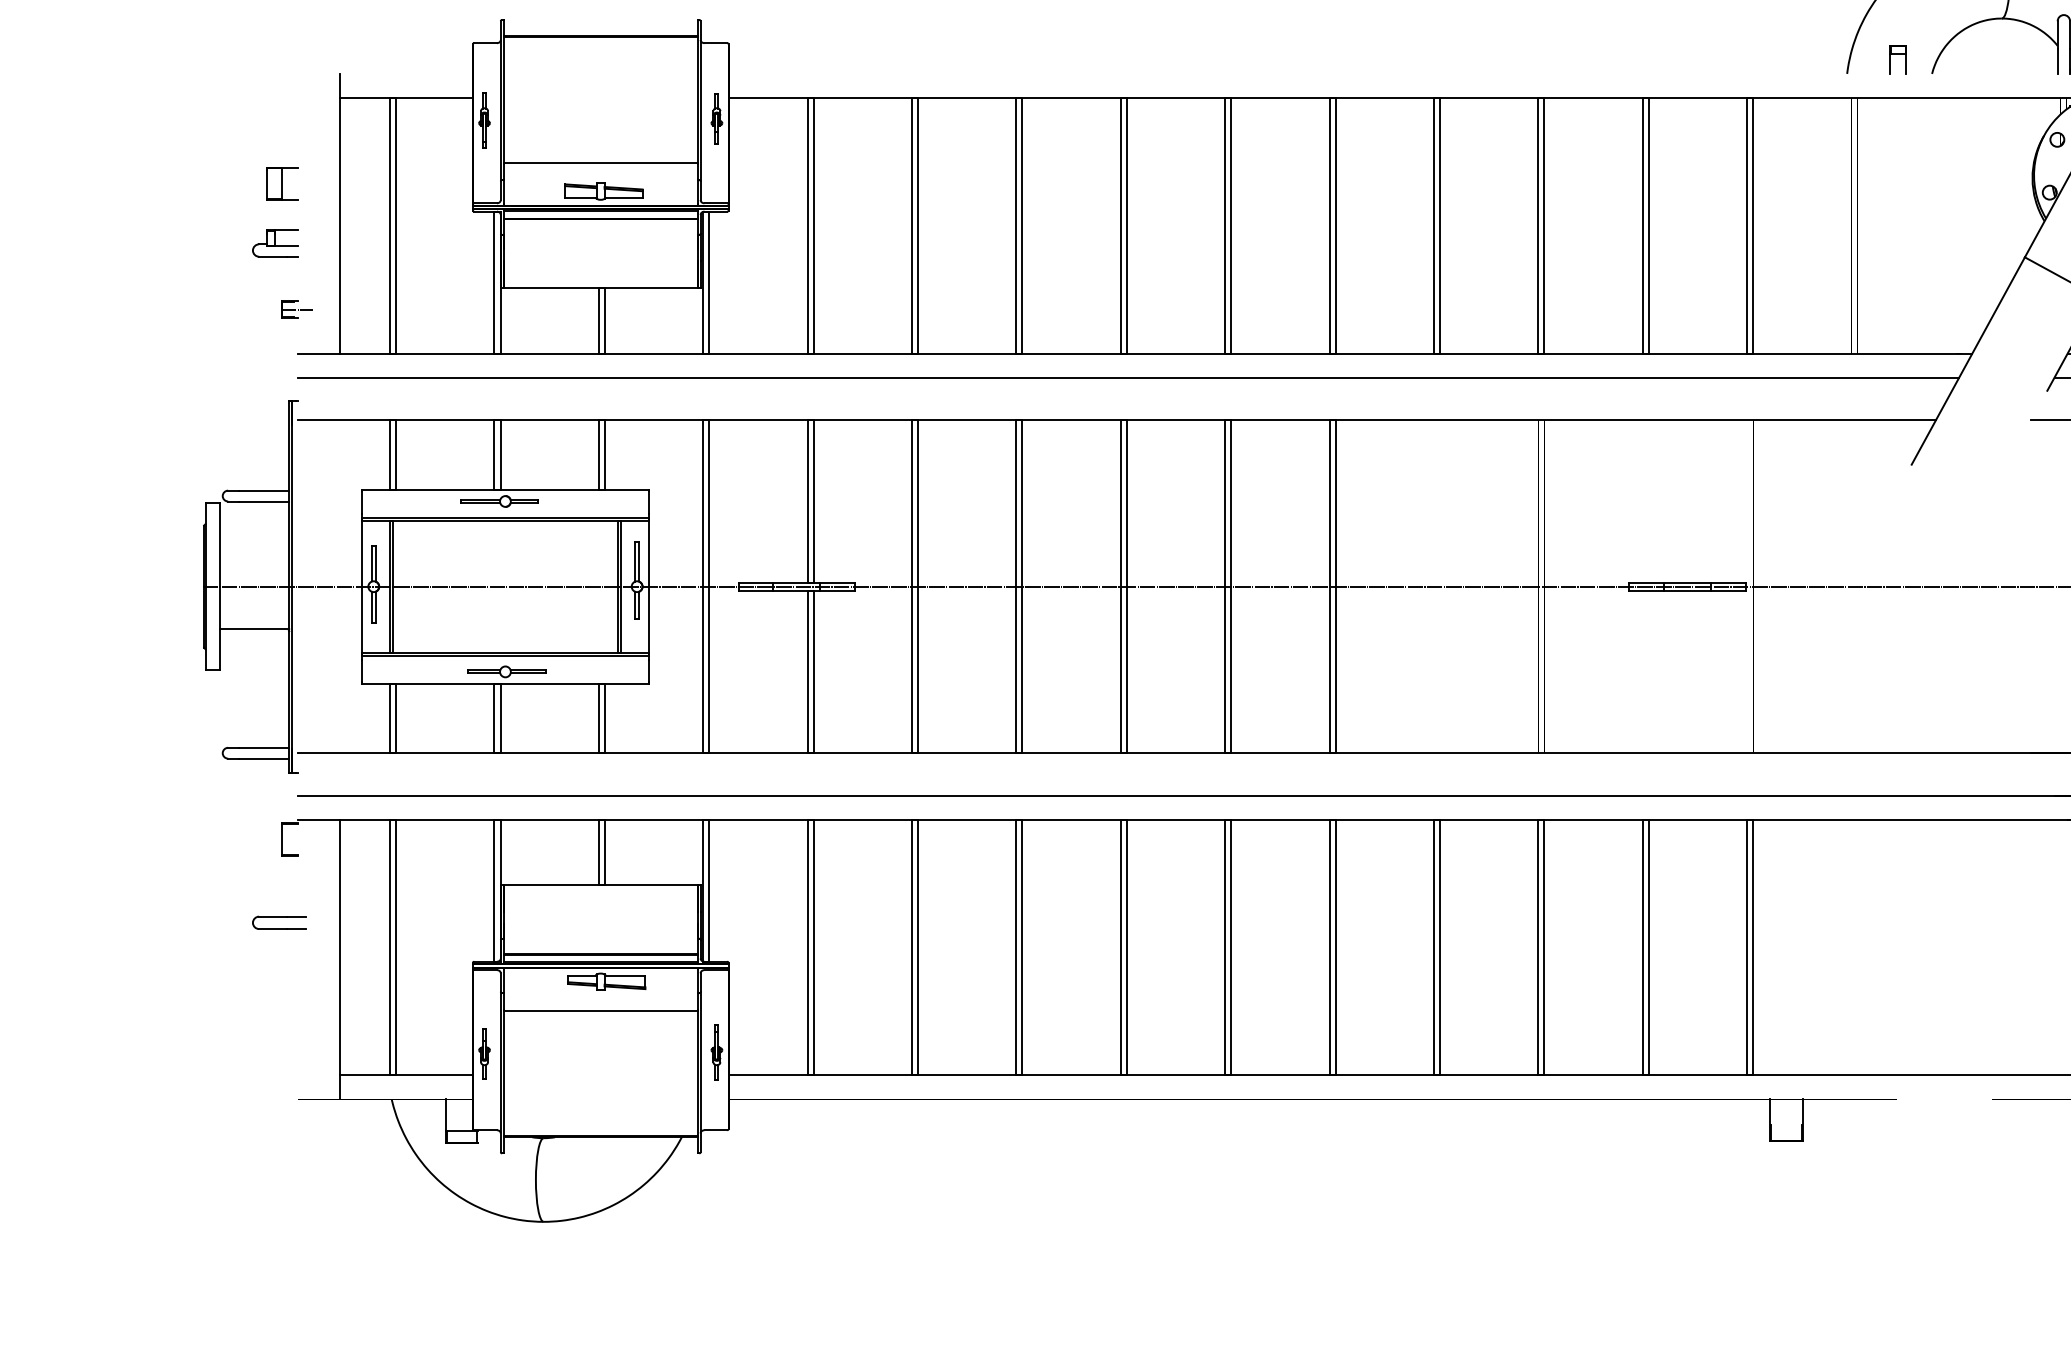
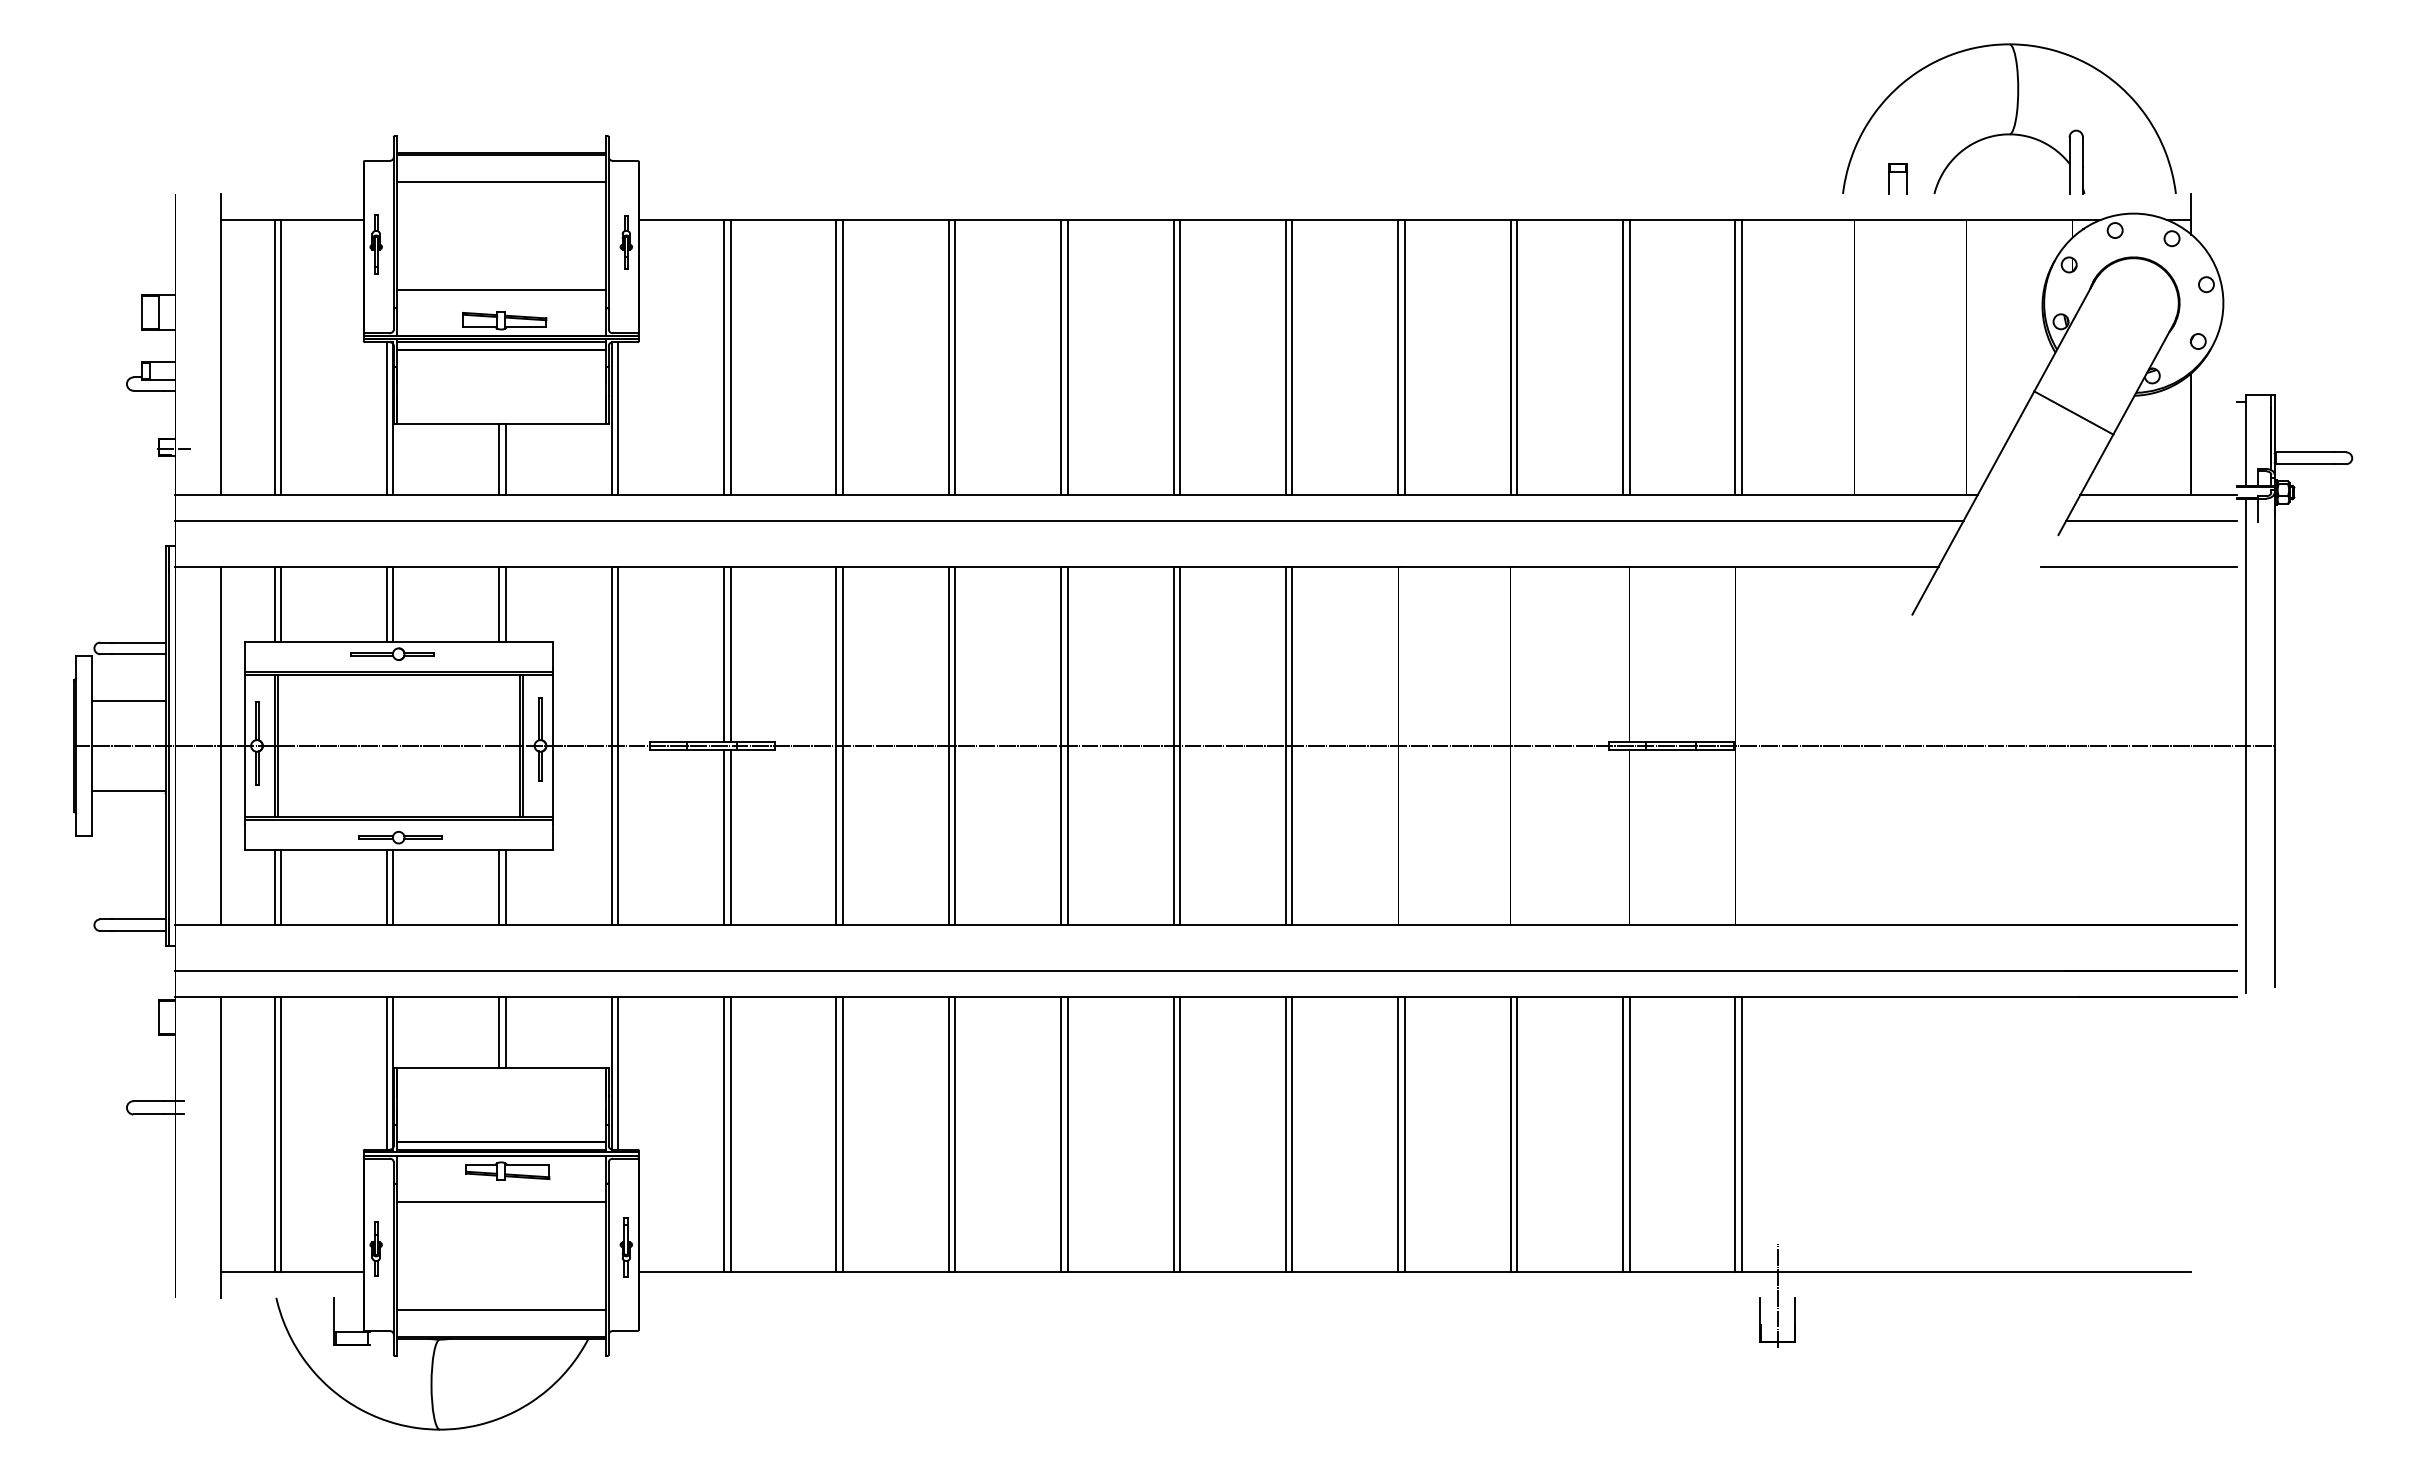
line: (600, 63) -> (501, 182), added
line: (254, 544) -> (128, 700), added
line: (340, 586) -> (221, 745), added
line: (1786, 1097) -> (1777, 1295), added
line: (600, 1110) -> (501, 1309), added

